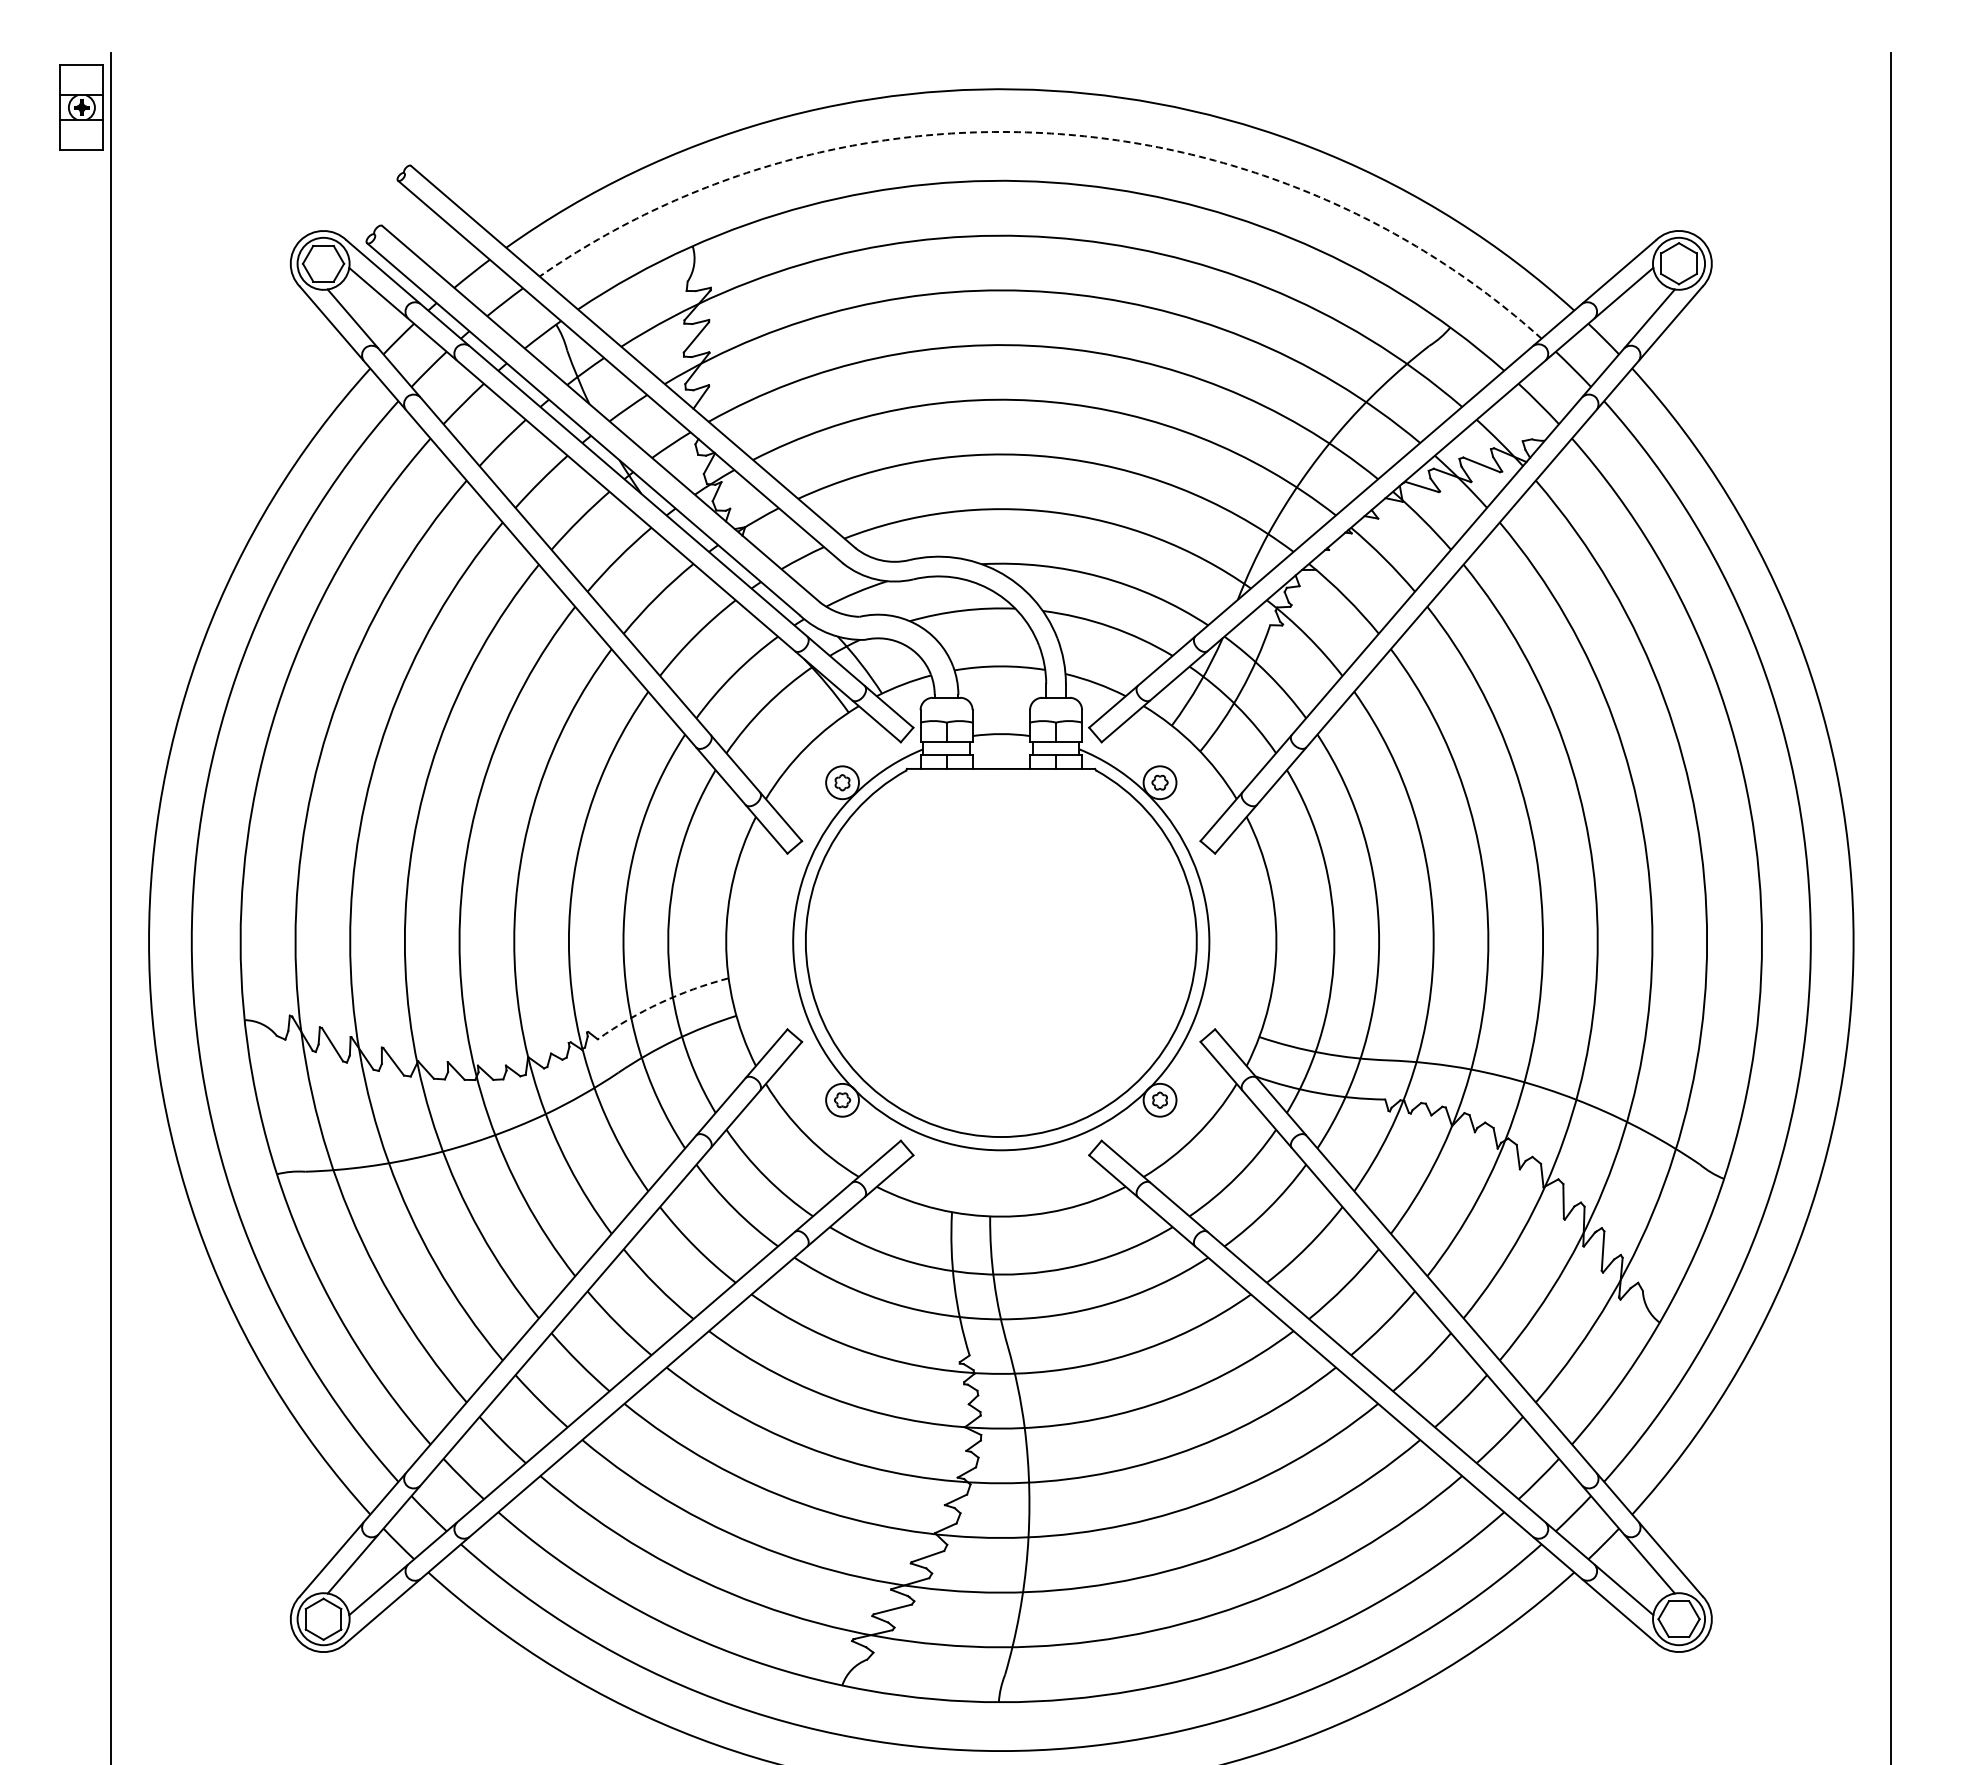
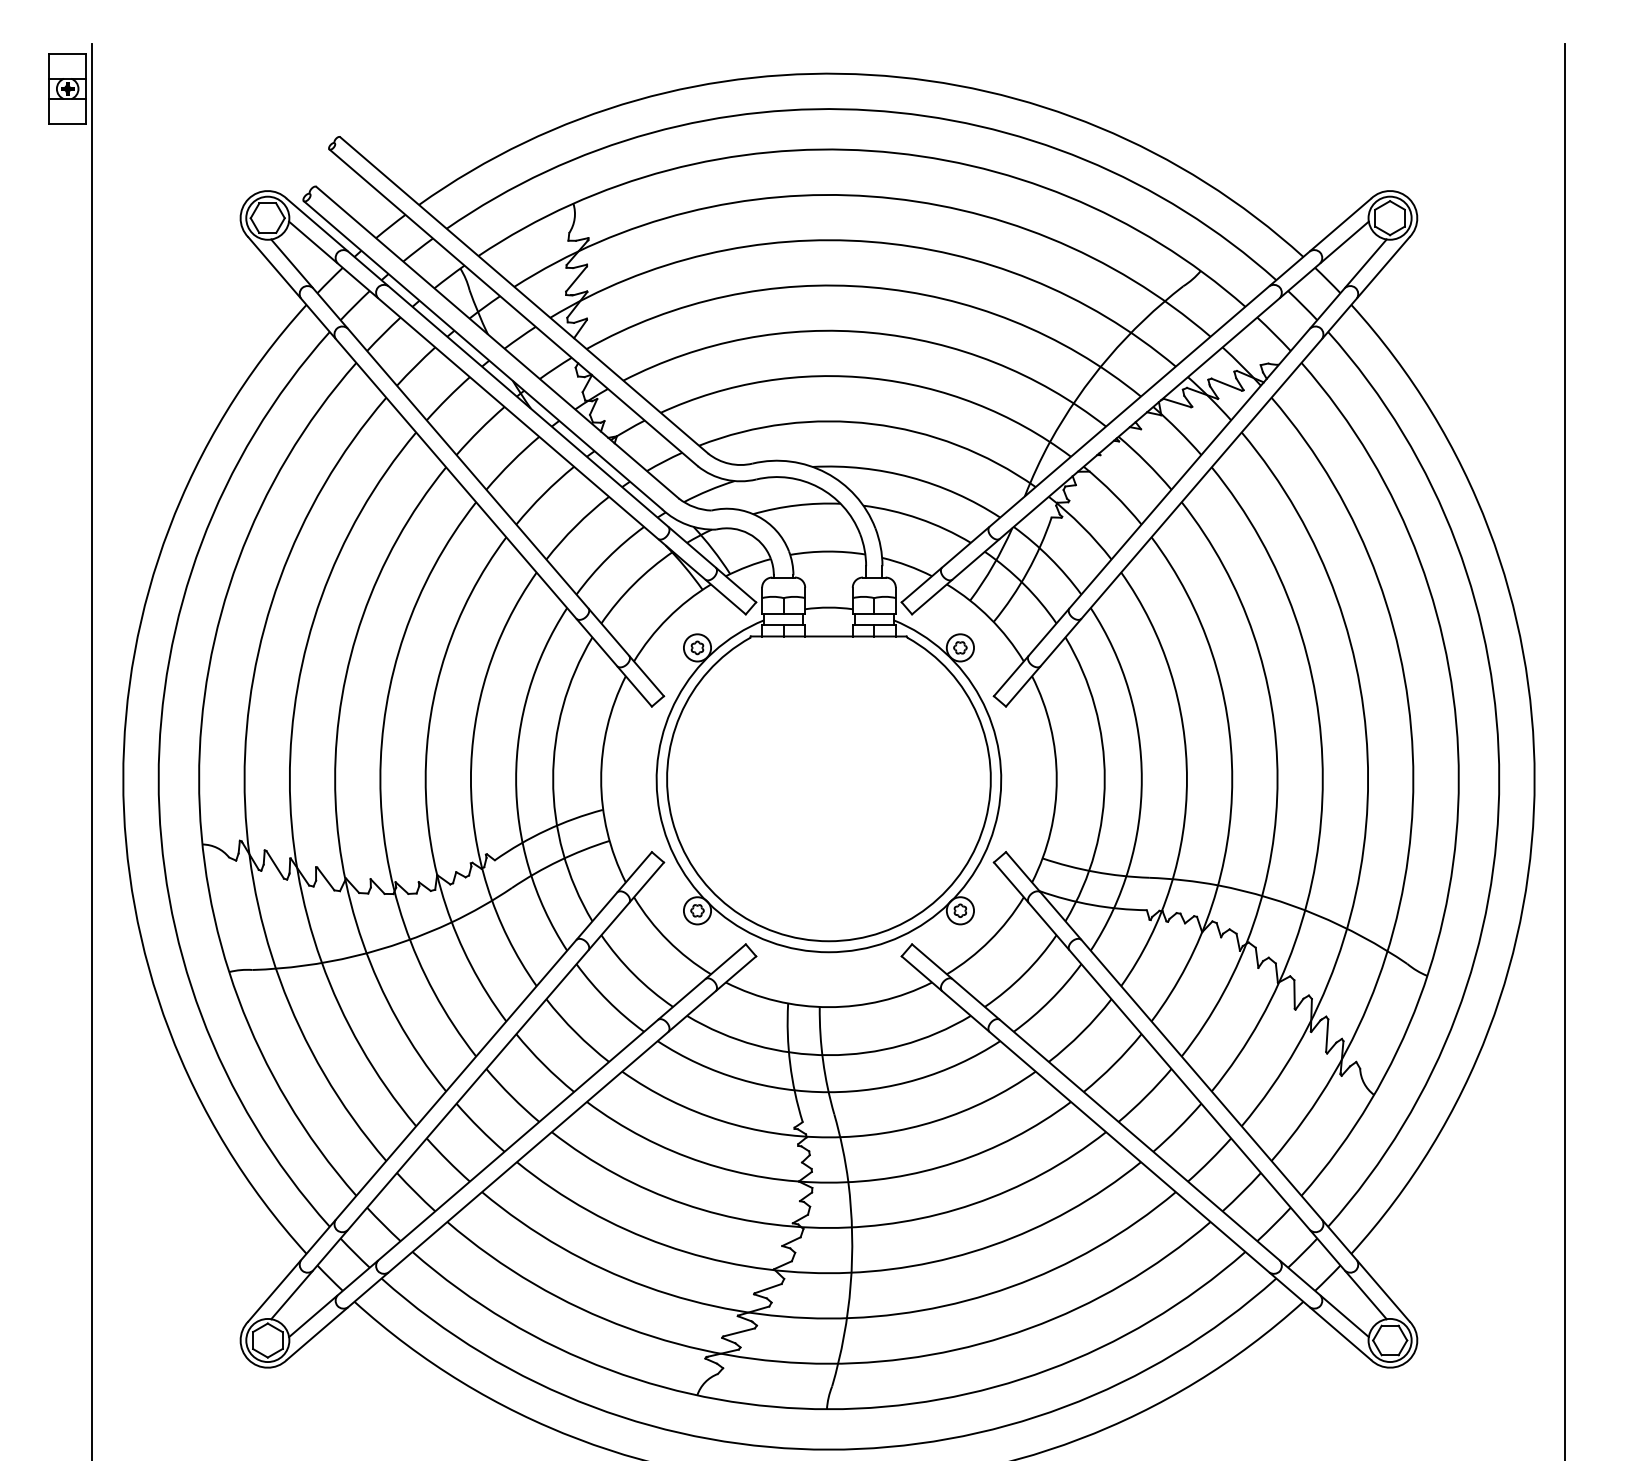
arc: (1051, 133) -> (870, 110), dashed -> solid
arc: (660, 1003) -> (546, 830), dashed -> solid

